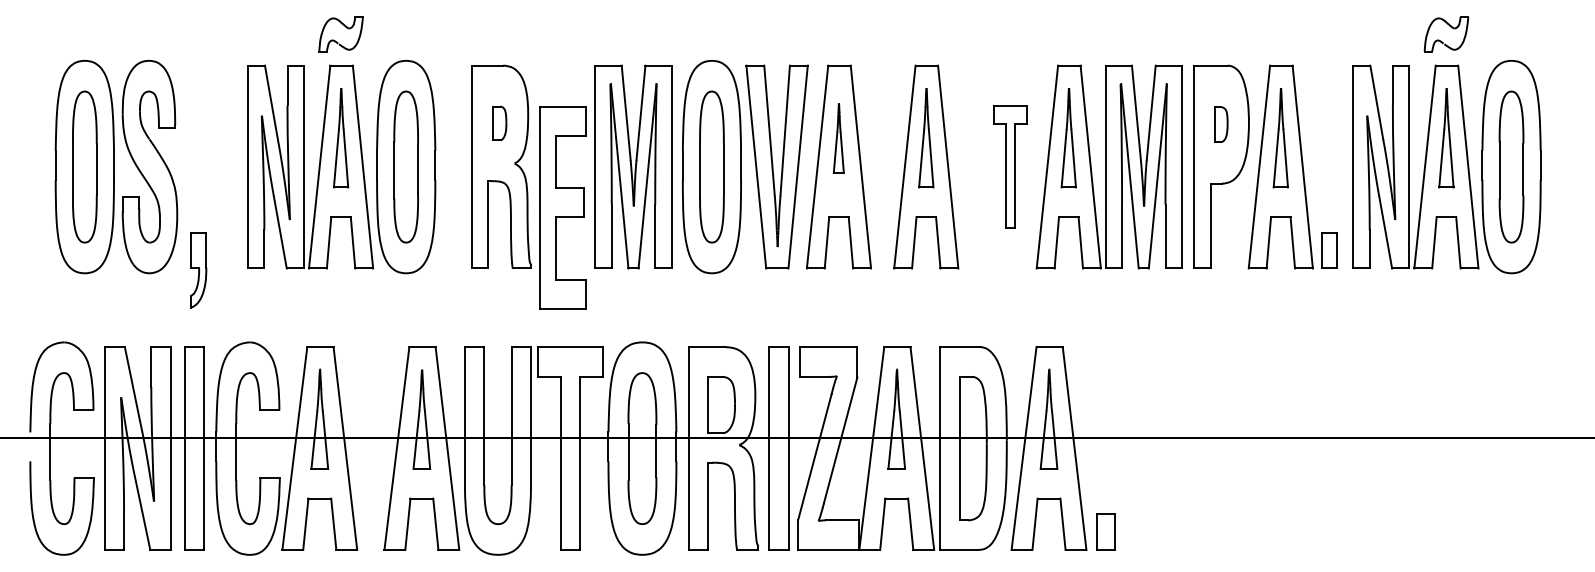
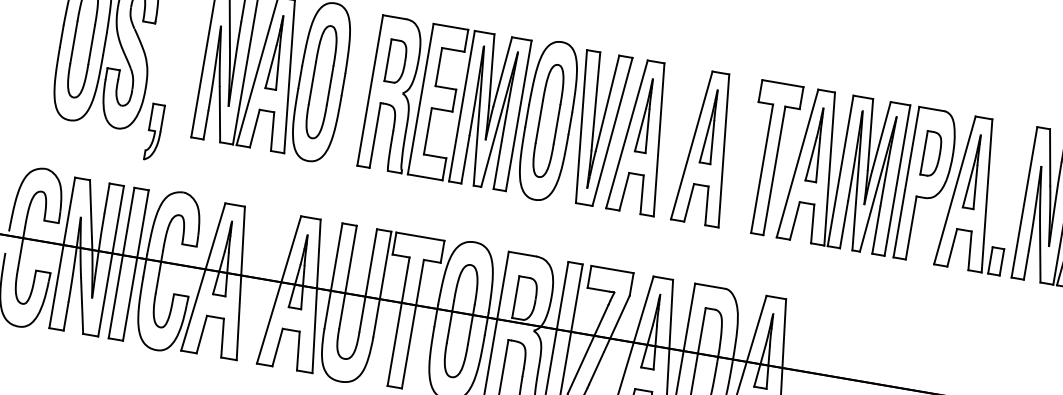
part: (499, 123) -> (396, 61), size x1.67
part: (1221, 124) -> (932, 154), size x1.67
part: (838, 138) -> (646, 115), size x1.43
part: (1010, 166) -> (770, 158), size x1.67
part: (562, 207) -> (437, 101), moved

